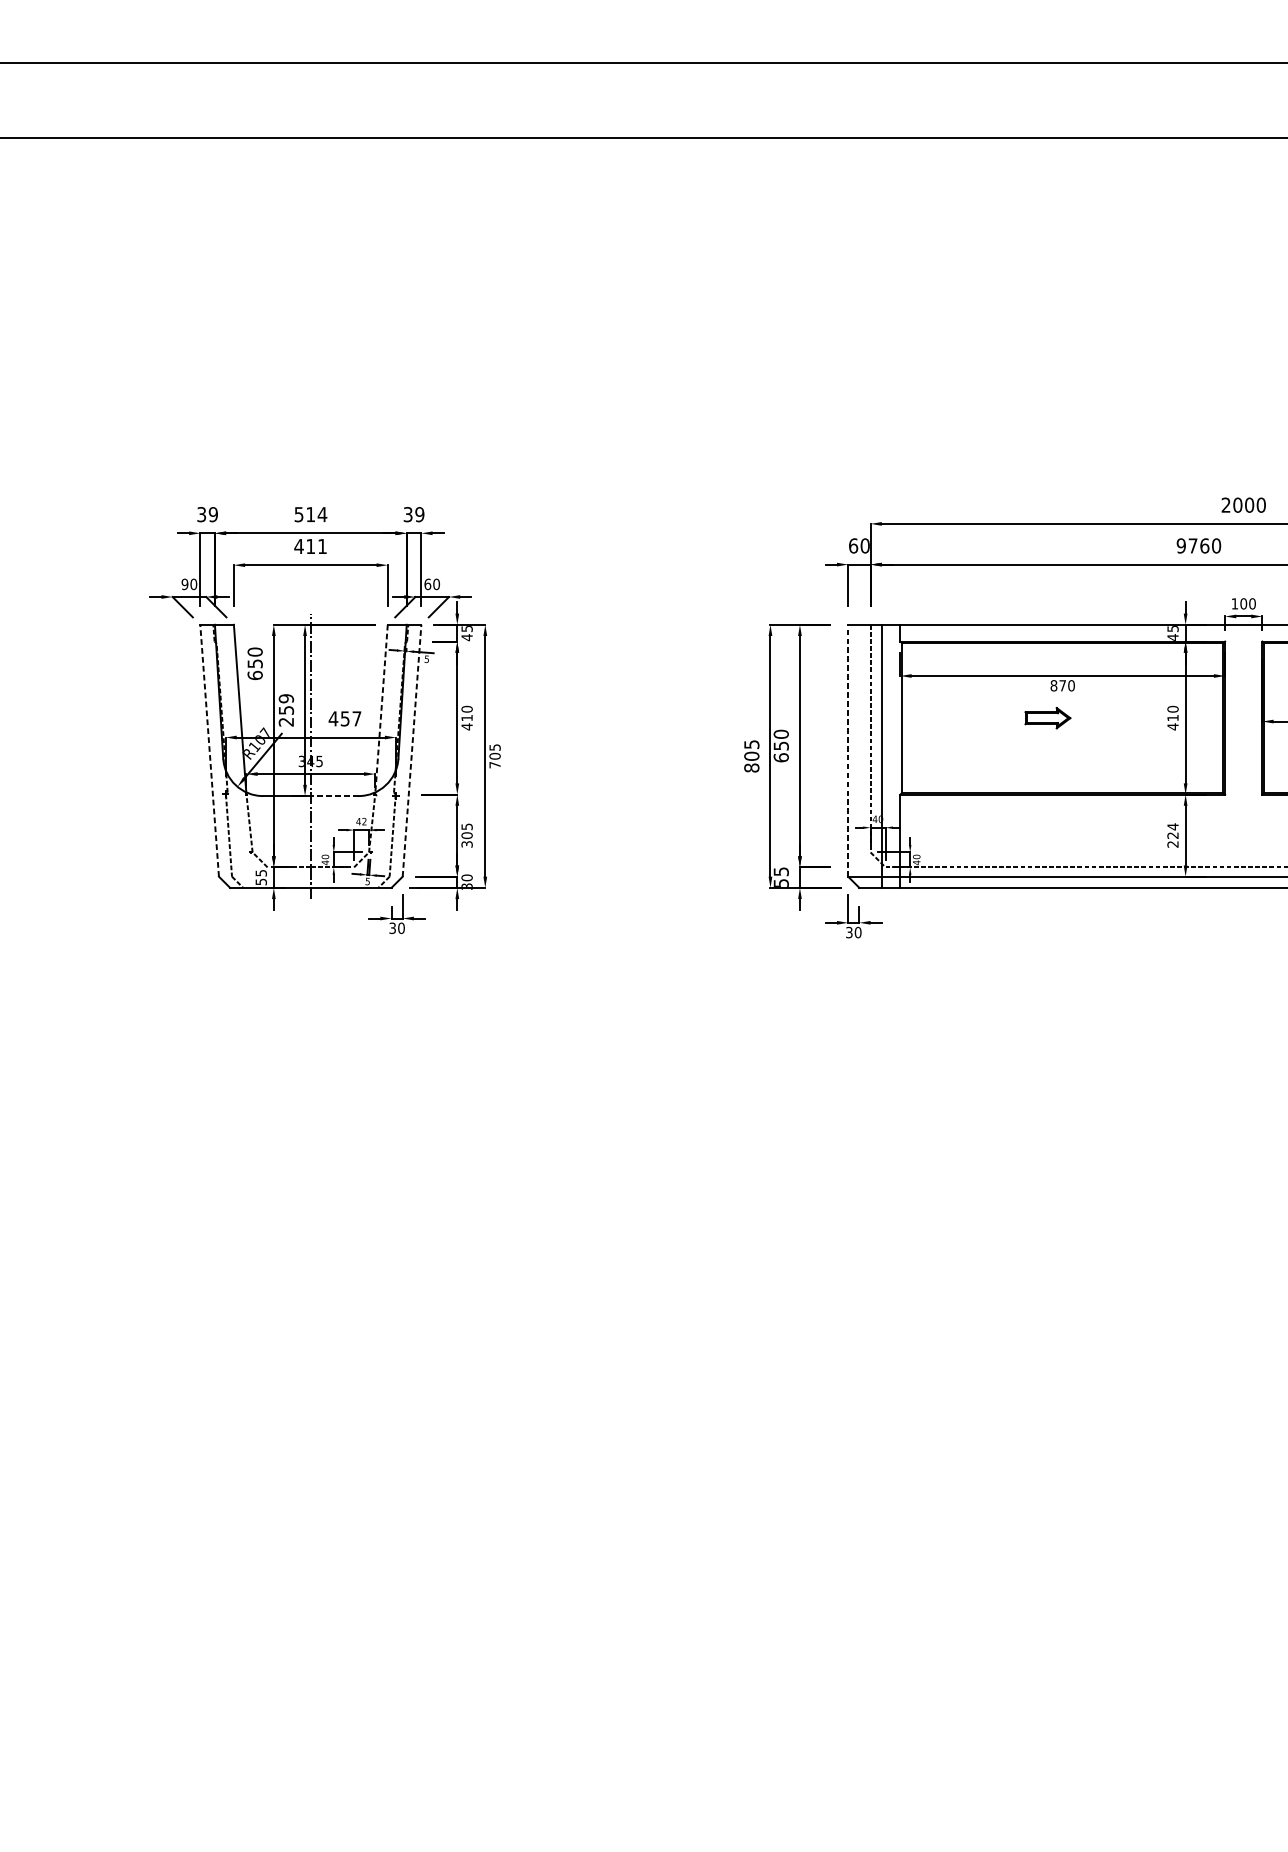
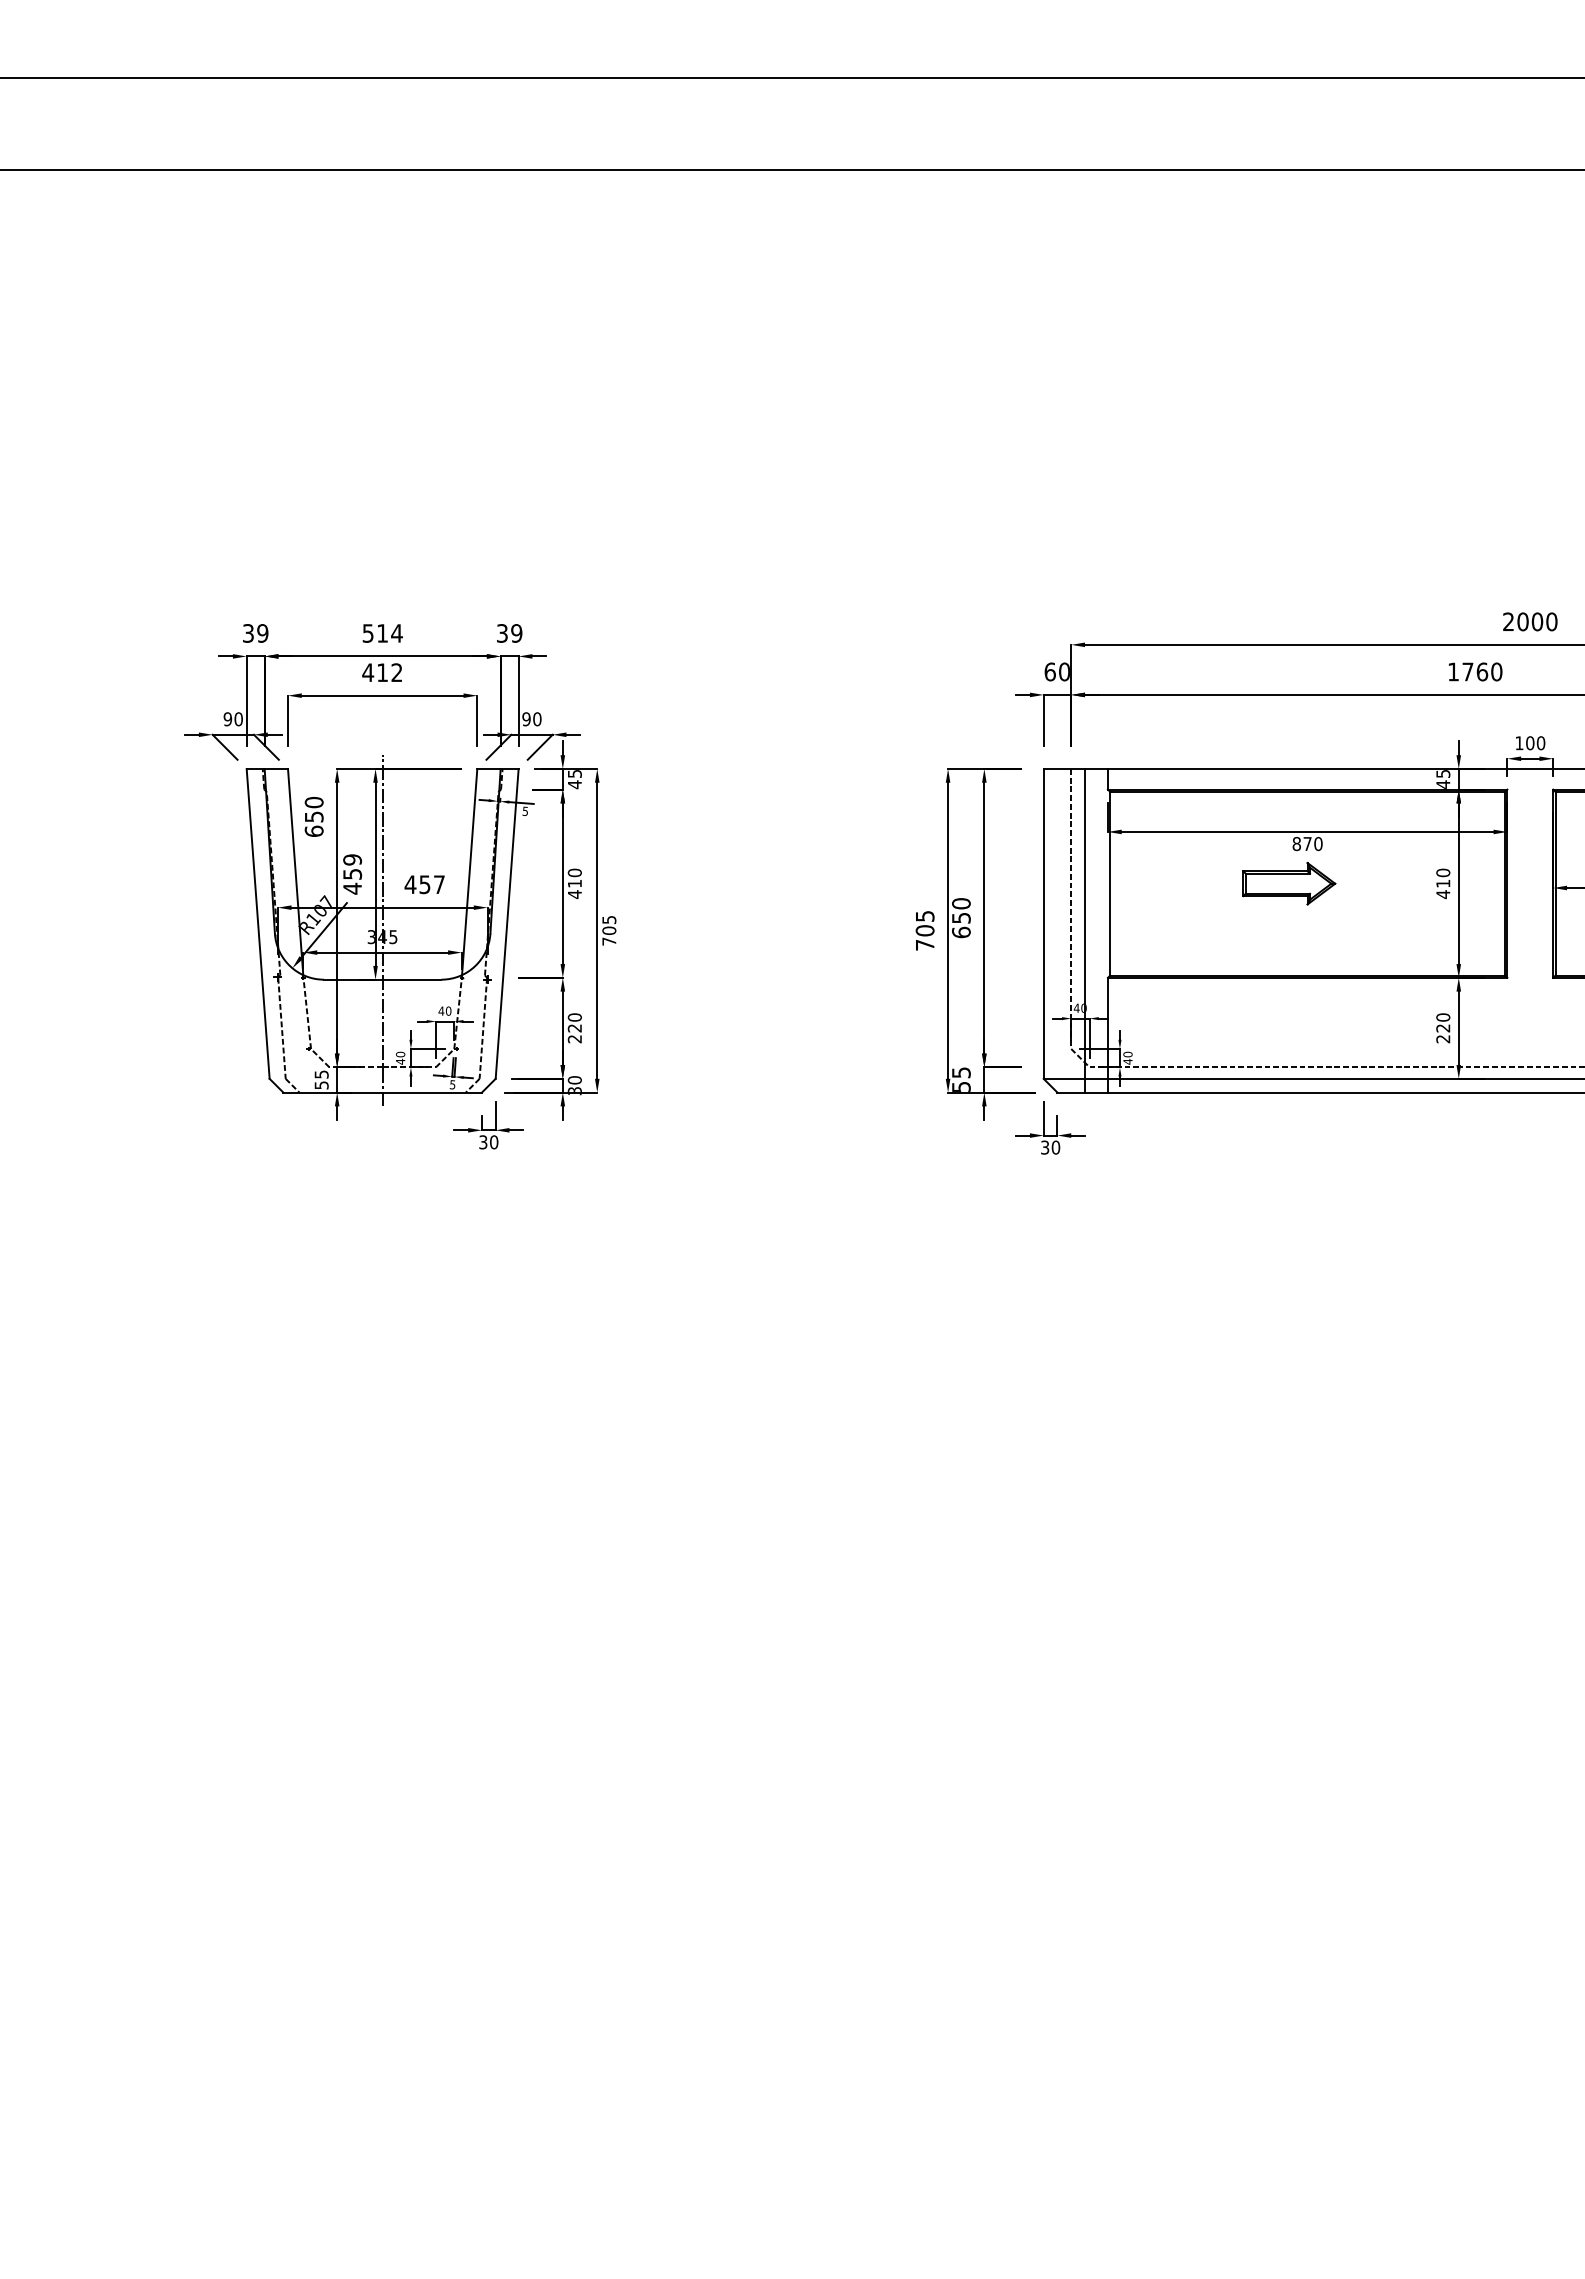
text: (1181, 545) -> (1453, 671), 9760 -> 1760
text: (322, 546) -> (396, 672), 411 -> 412
text: (427, 584) -> (526, 719), 60 -> 90
line: (381, 708) -> (469, 872), dashed -> solid
part: (1048, 717) -> (1289, 883), size x1.67
text: (286, 721) -> (352, 888), 259 -> 459
line: (209, 750) -> (258, 923), dashed -> solid
line: (412, 750) -> (507, 923), dashed -> solid
line: (848, 750) -> (1043, 923), dashed -> solid
text: (751, 767) -> (924, 944), 805 -> 705
line: (334, 795) -> (411, 979), dashed -> solid
text: (364, 821) -> (448, 1010), 42 -> 40
text: (1173, 826) -> (1443, 1017), 224 -> 220
text: (466, 835) -> (574, 1028), 305 -> 220

